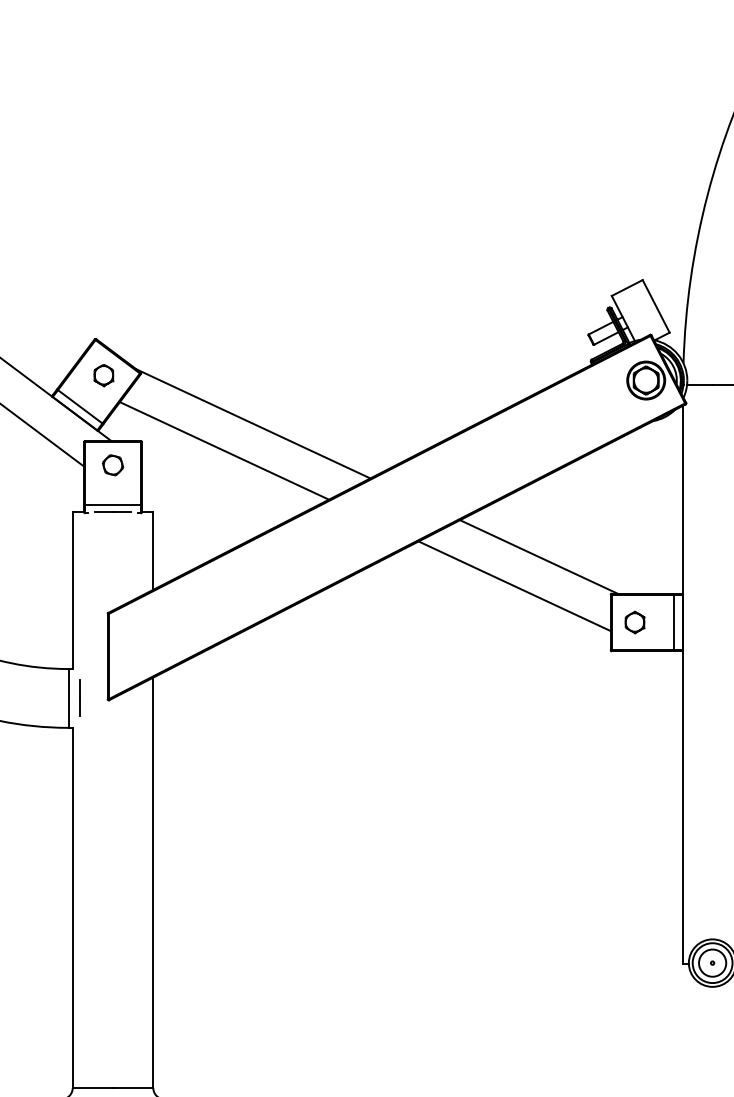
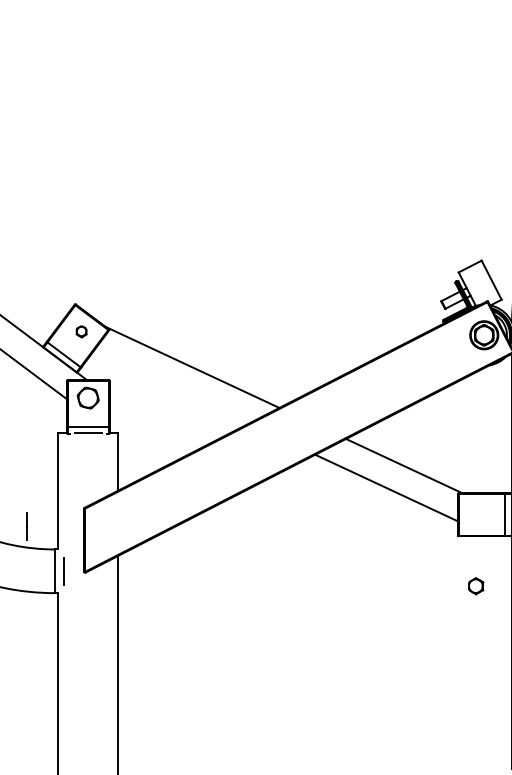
part: (103, 375) -> (81, 331), size x0.7
line: (224, 450) -> (171, 387), removed
part: (113, 465) -> (88, 398), size x1.4
part: (634, 622) -> (475, 586), moved
line: (29, 637) -> (26, 526), added

